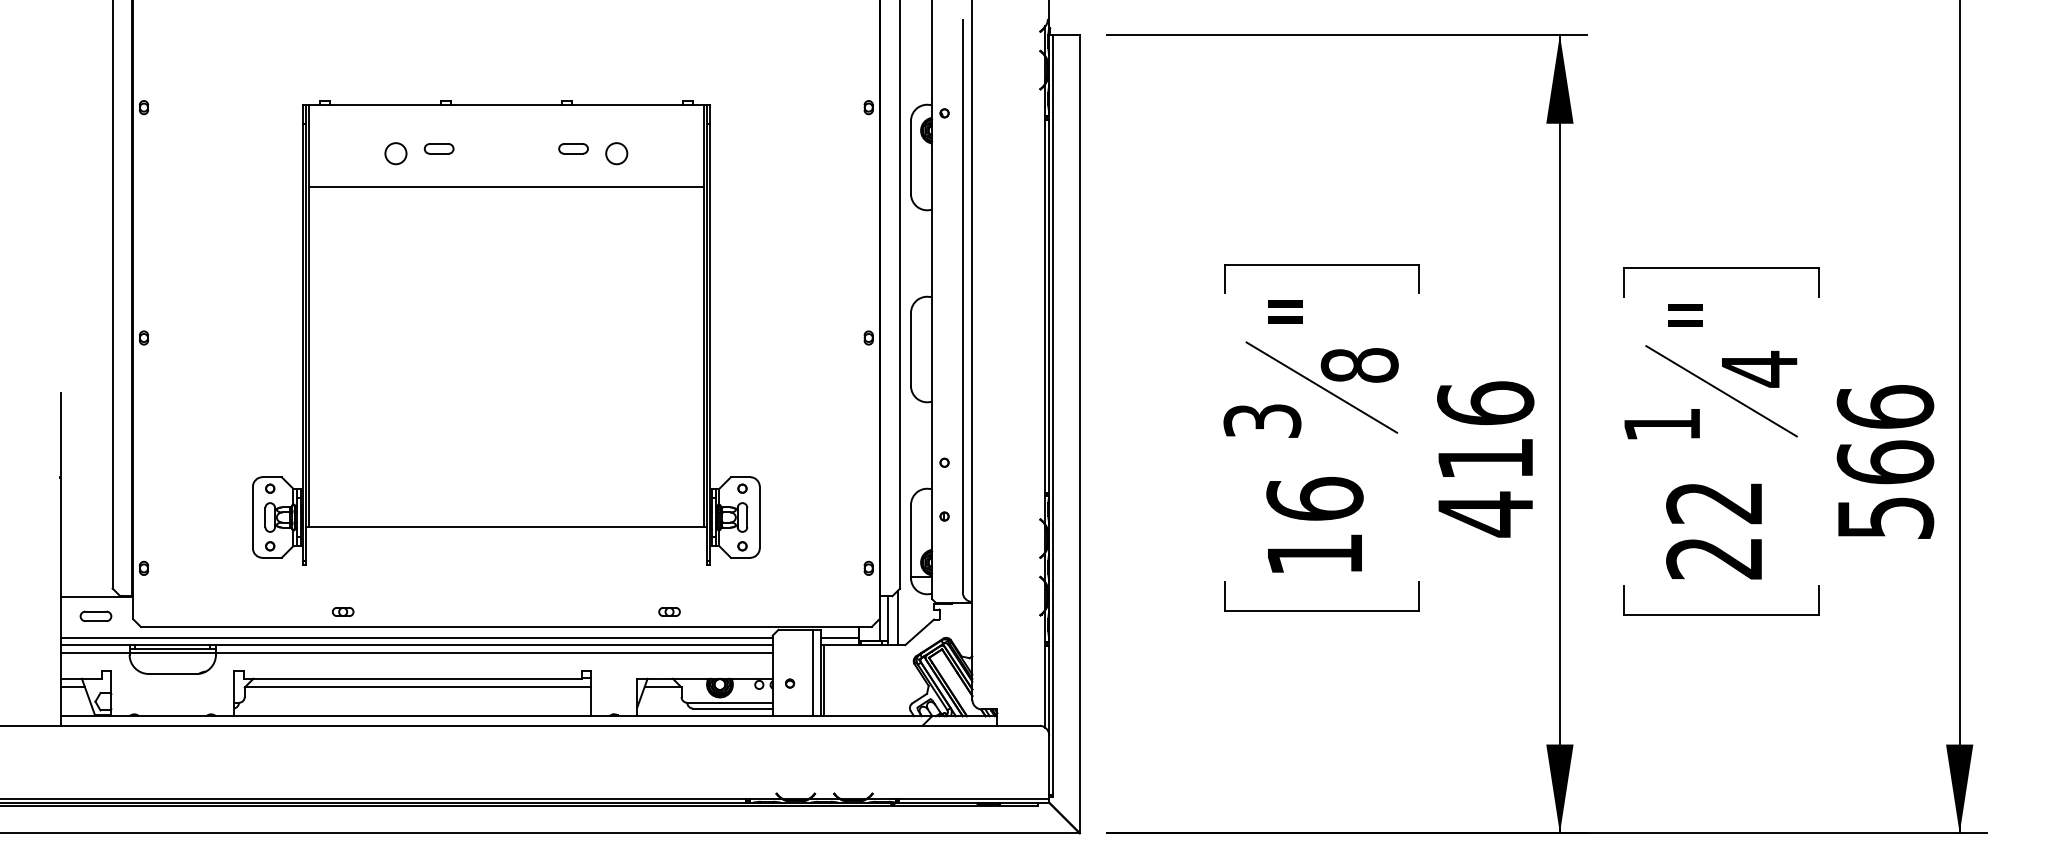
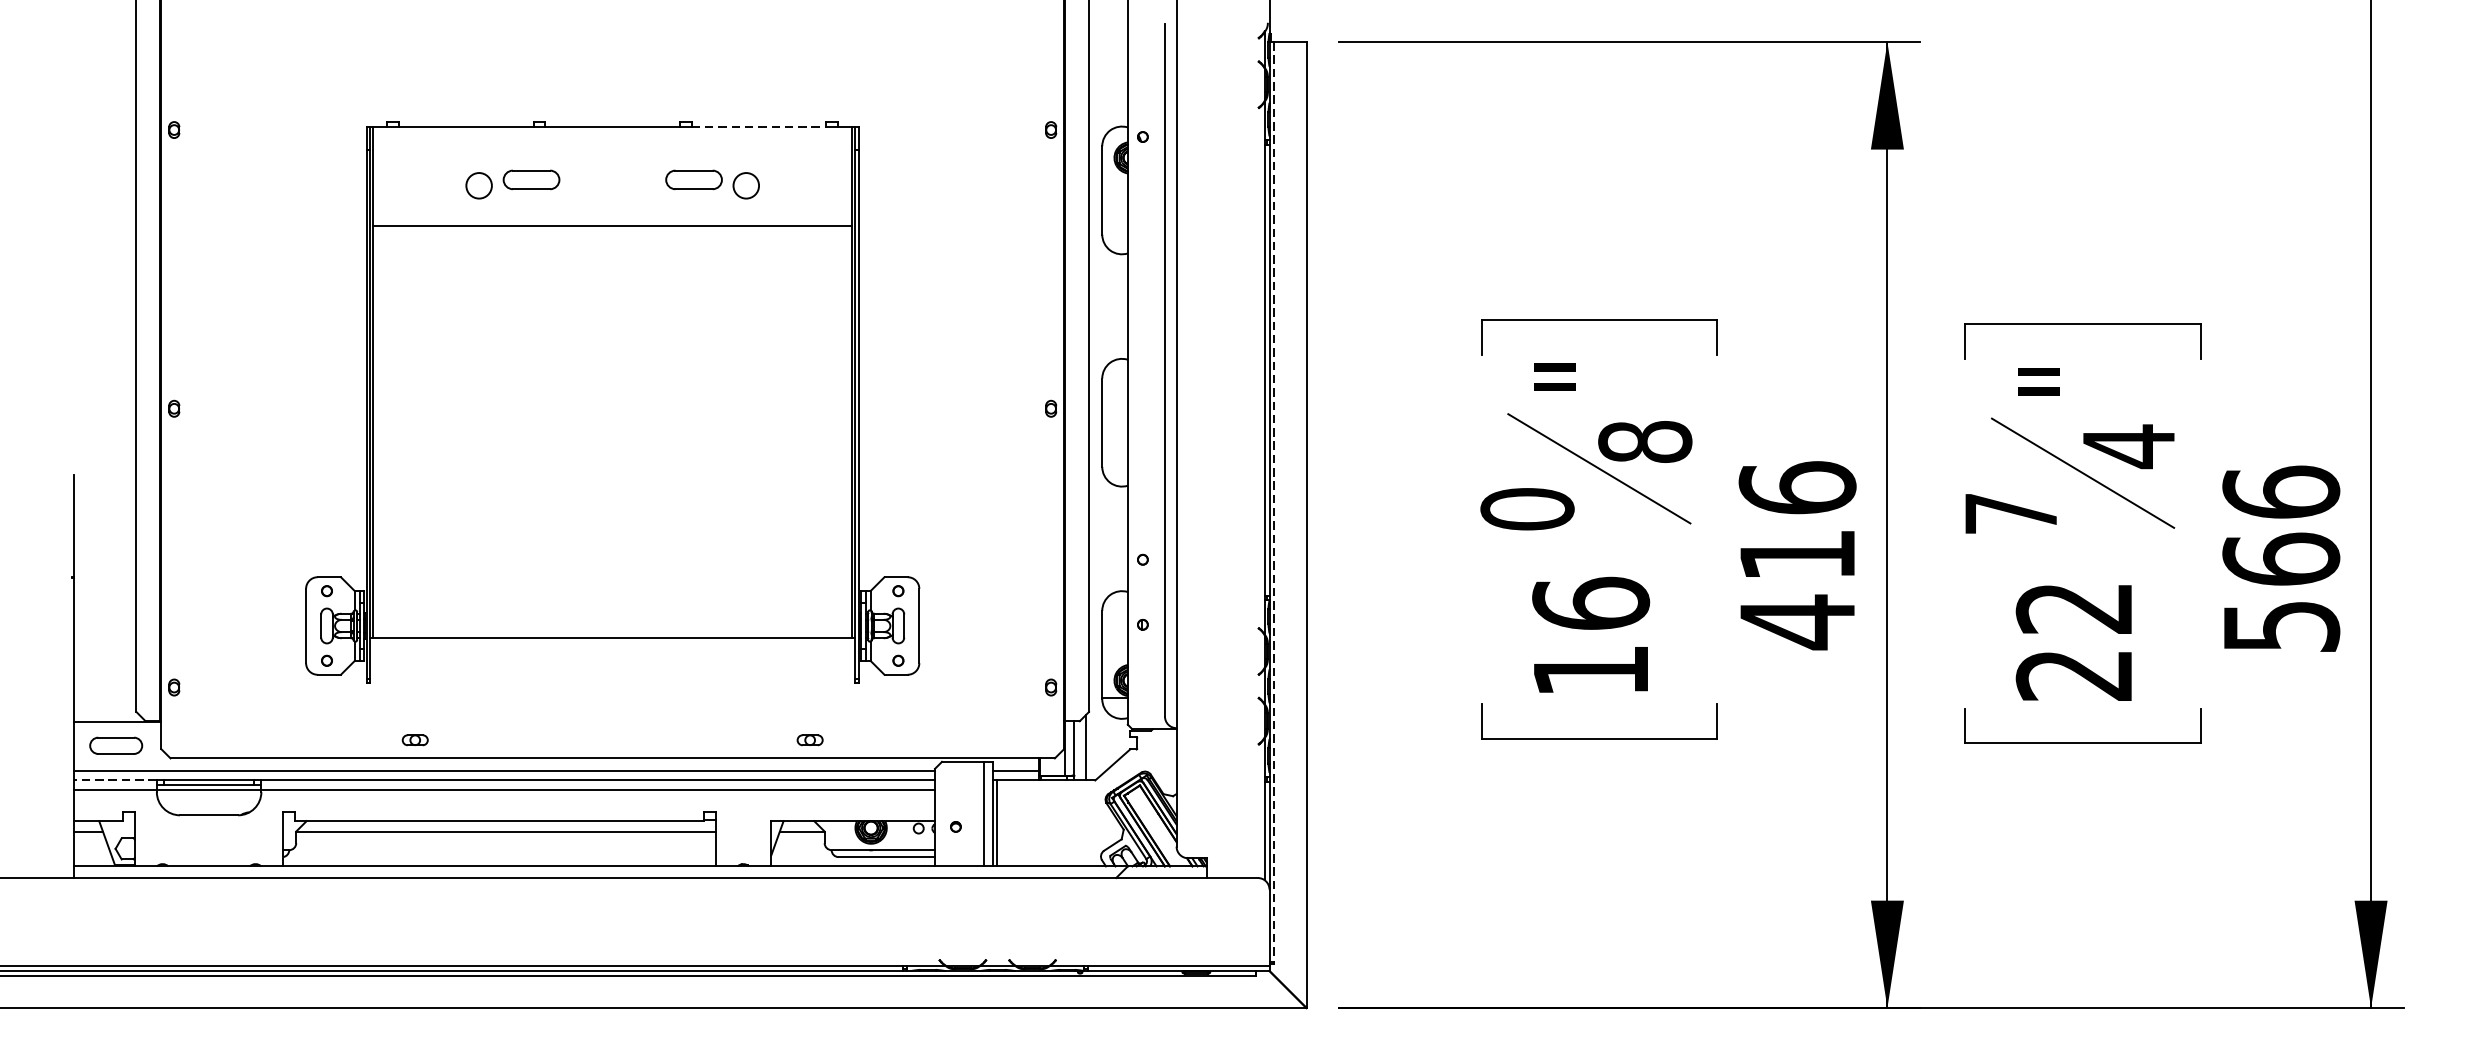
line: (627, 104) -> (759, 126), solid -> dashed
part: (438, 148) -> (530, 179), size x1.6
part: (573, 148) -> (693, 179), size x1.6
line: (1053, 414) -> (1274, 501), solid -> dashed
text: (1262, 420) -> (1527, 508), 3 -> 0
text: (1661, 424) -> (2010, 513), 1 -> 7
part: (95, 615) -> (115, 744), size x1.4
line: (95, 645) -> (115, 780), solid -> dashed

